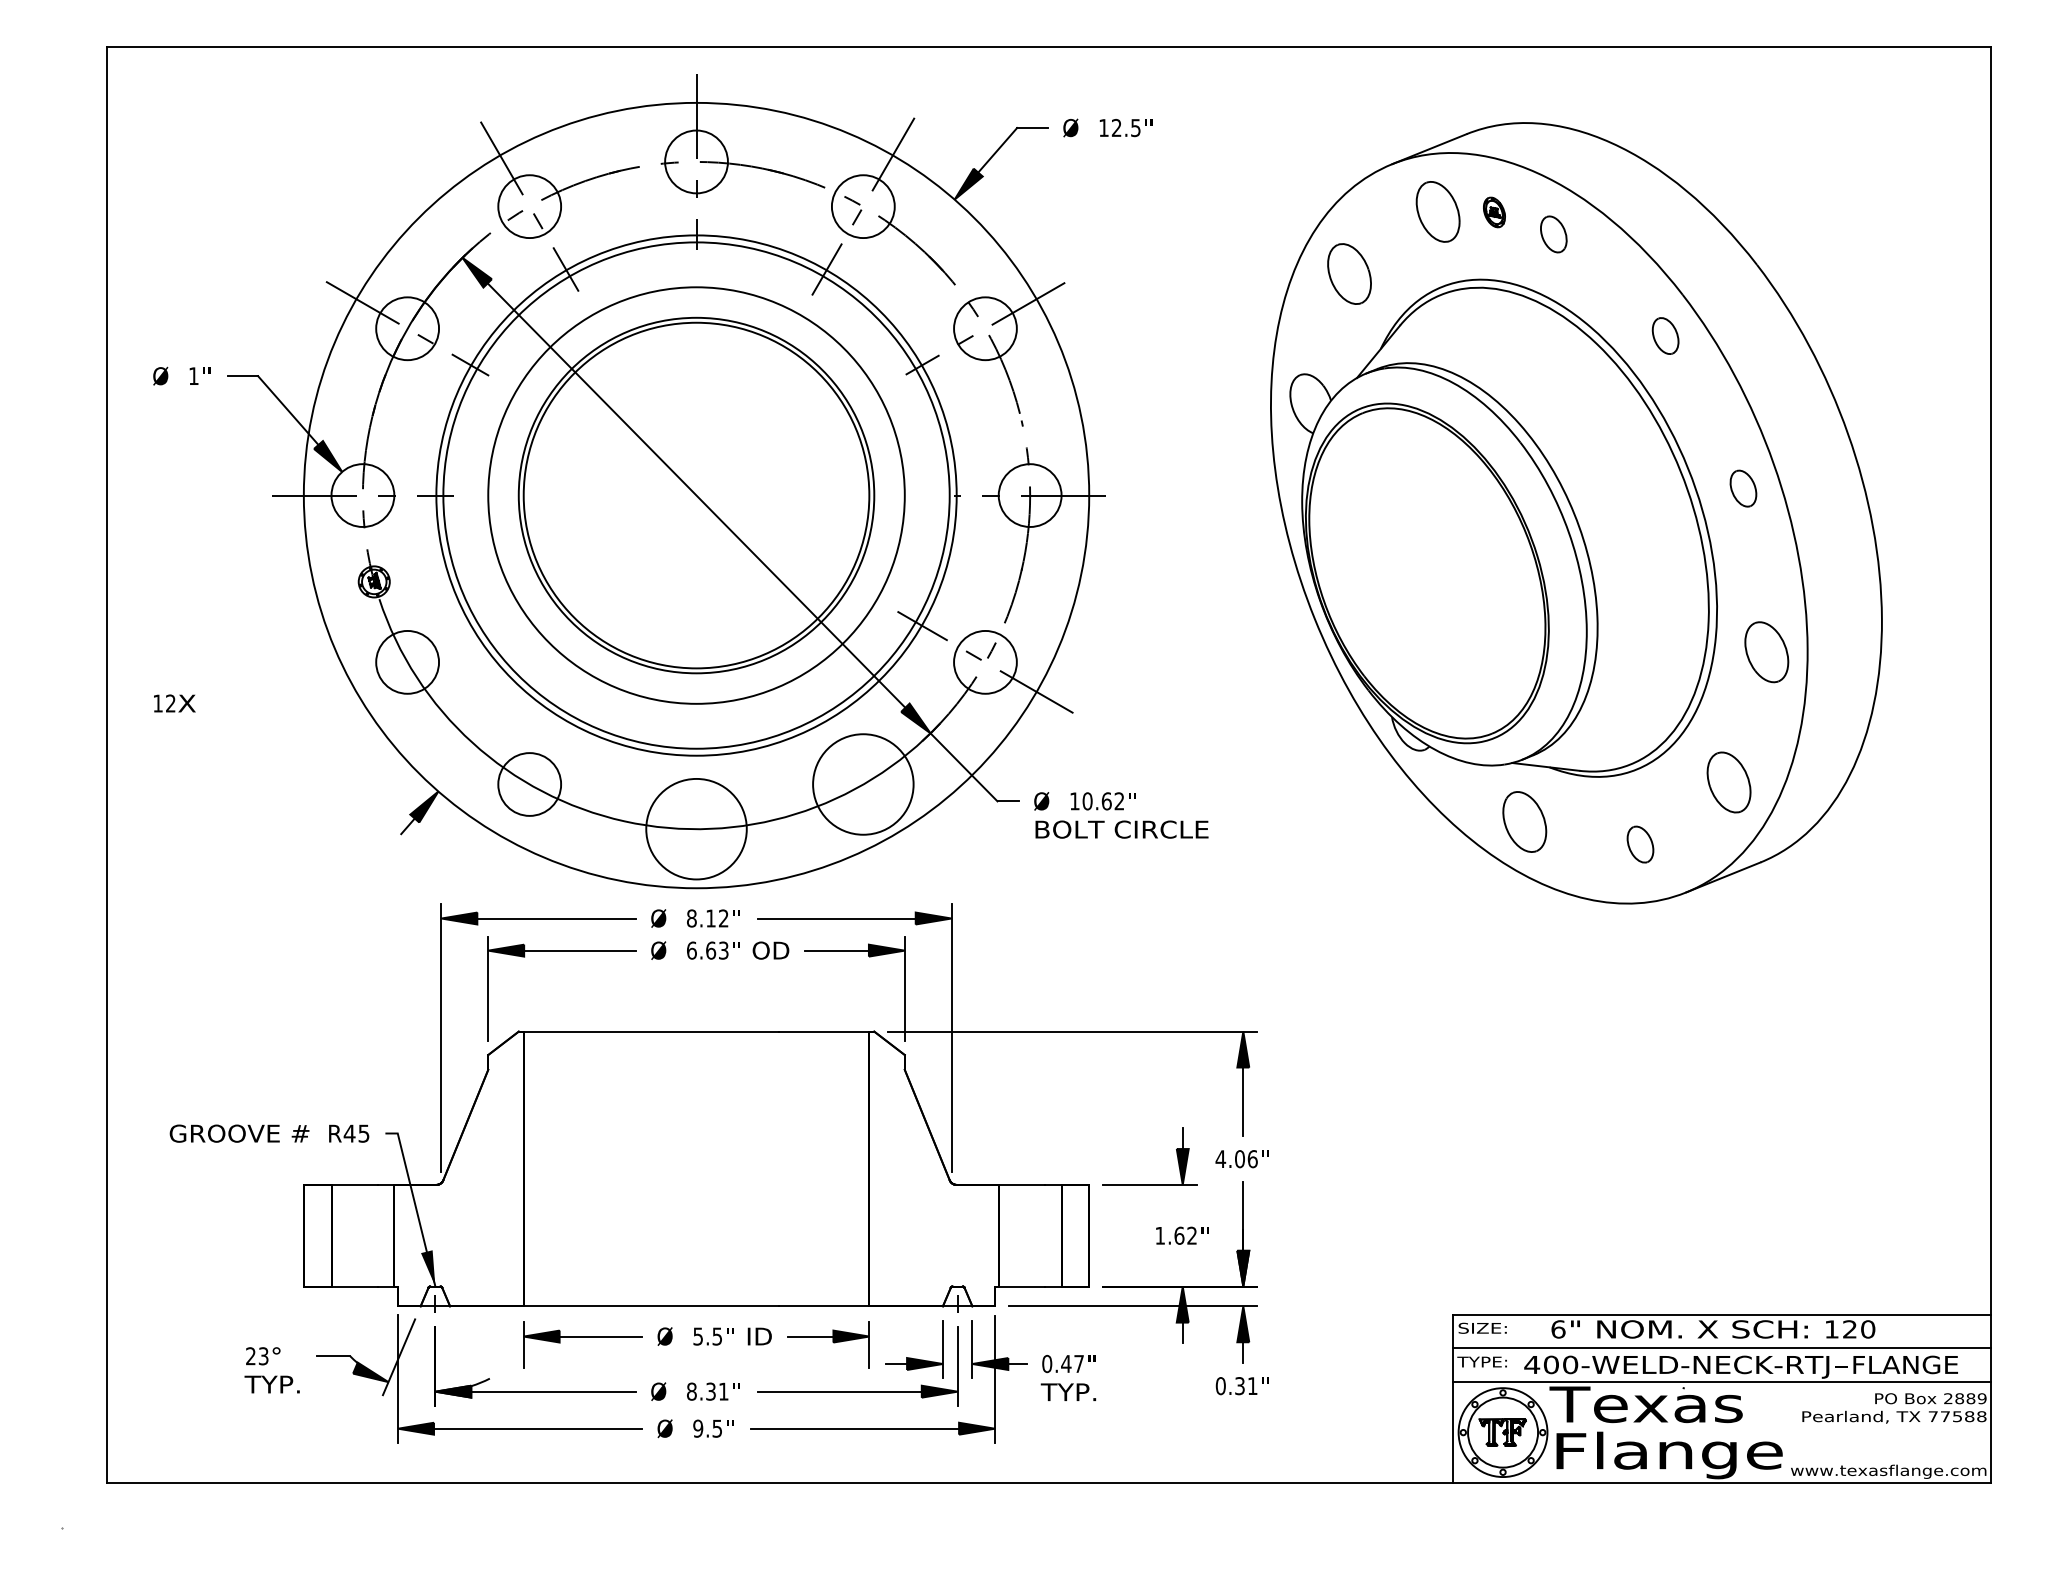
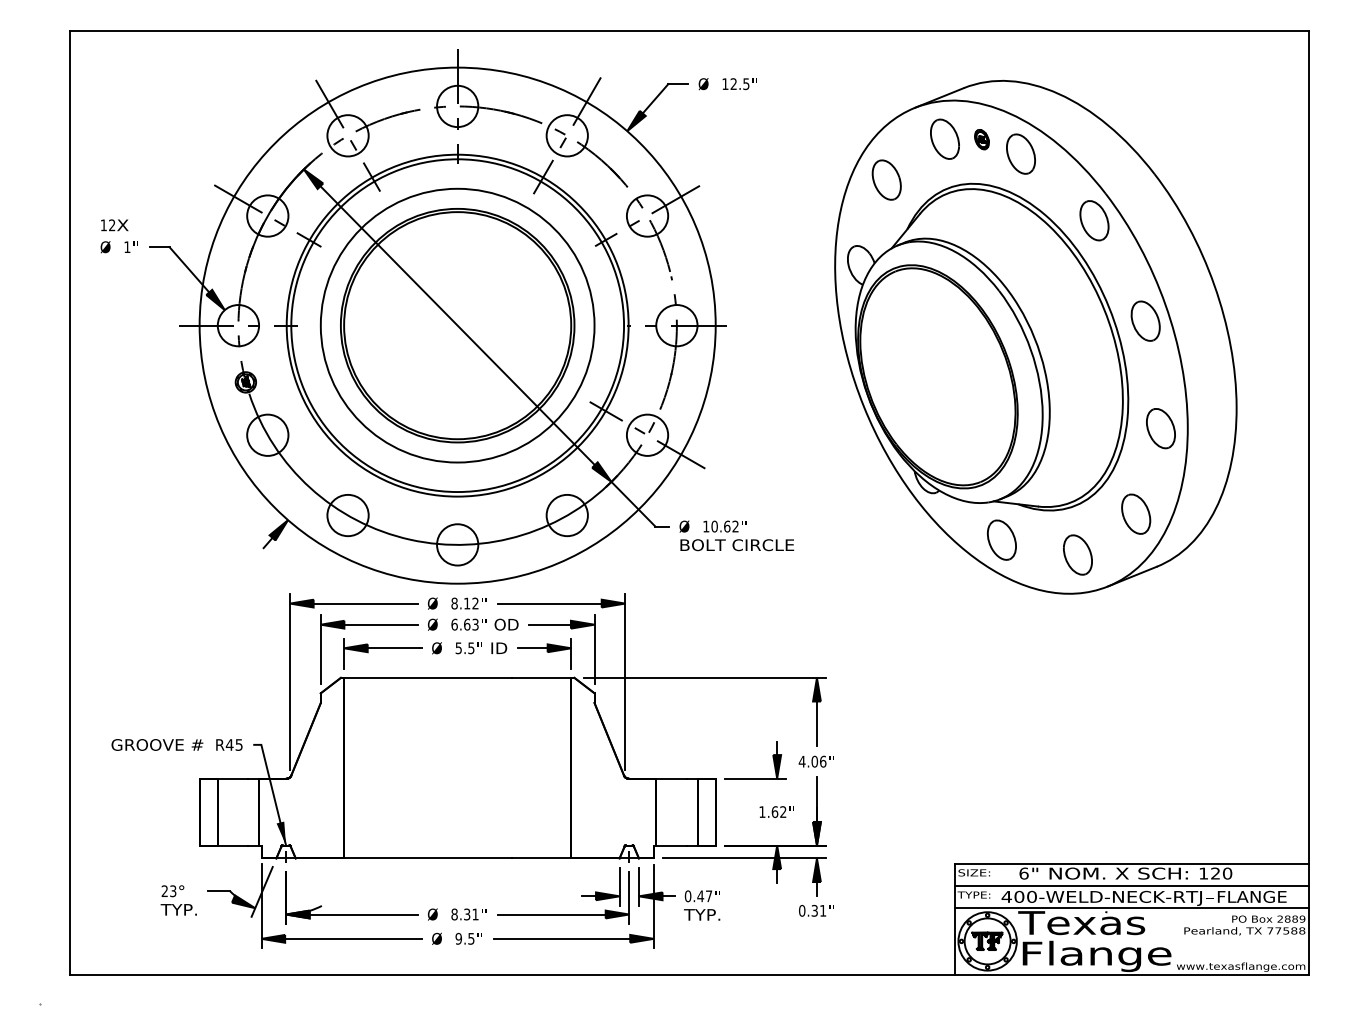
part: (1553, 233) -> (1020, 153), size x1.67
part: (1665, 335) -> (1094, 220), size x1.67
part: (1743, 487) -> (1145, 320), size x1.67
text: (174, 703) -> (114, 225), moved
circle: (862, 784) -> (566, 515), size x0.62
circle: (696, 828) -> (457, 544), size x0.62
part: (1639, 843) -> (1077, 554), size x1.67
part: (696, 1344) -> (457, 653), moved

